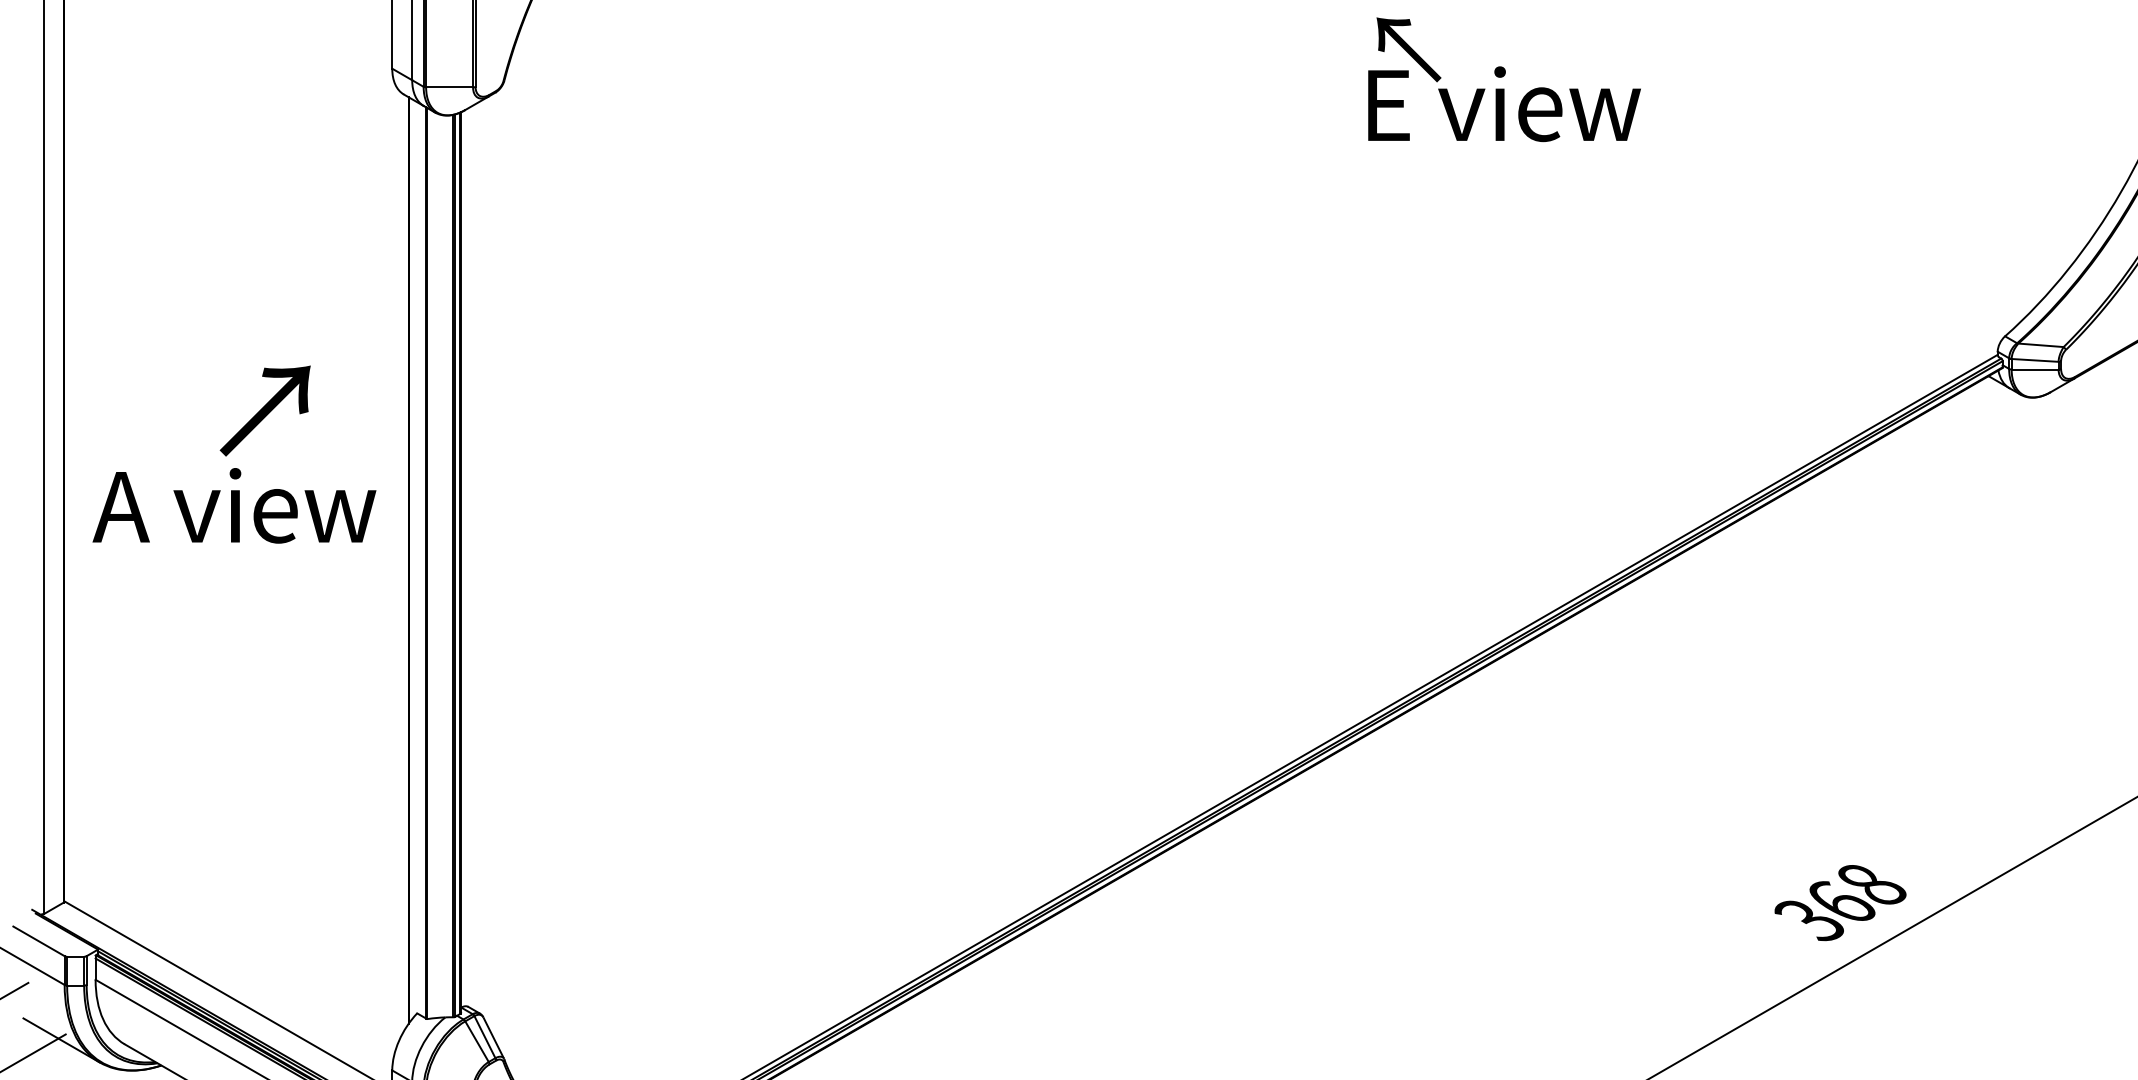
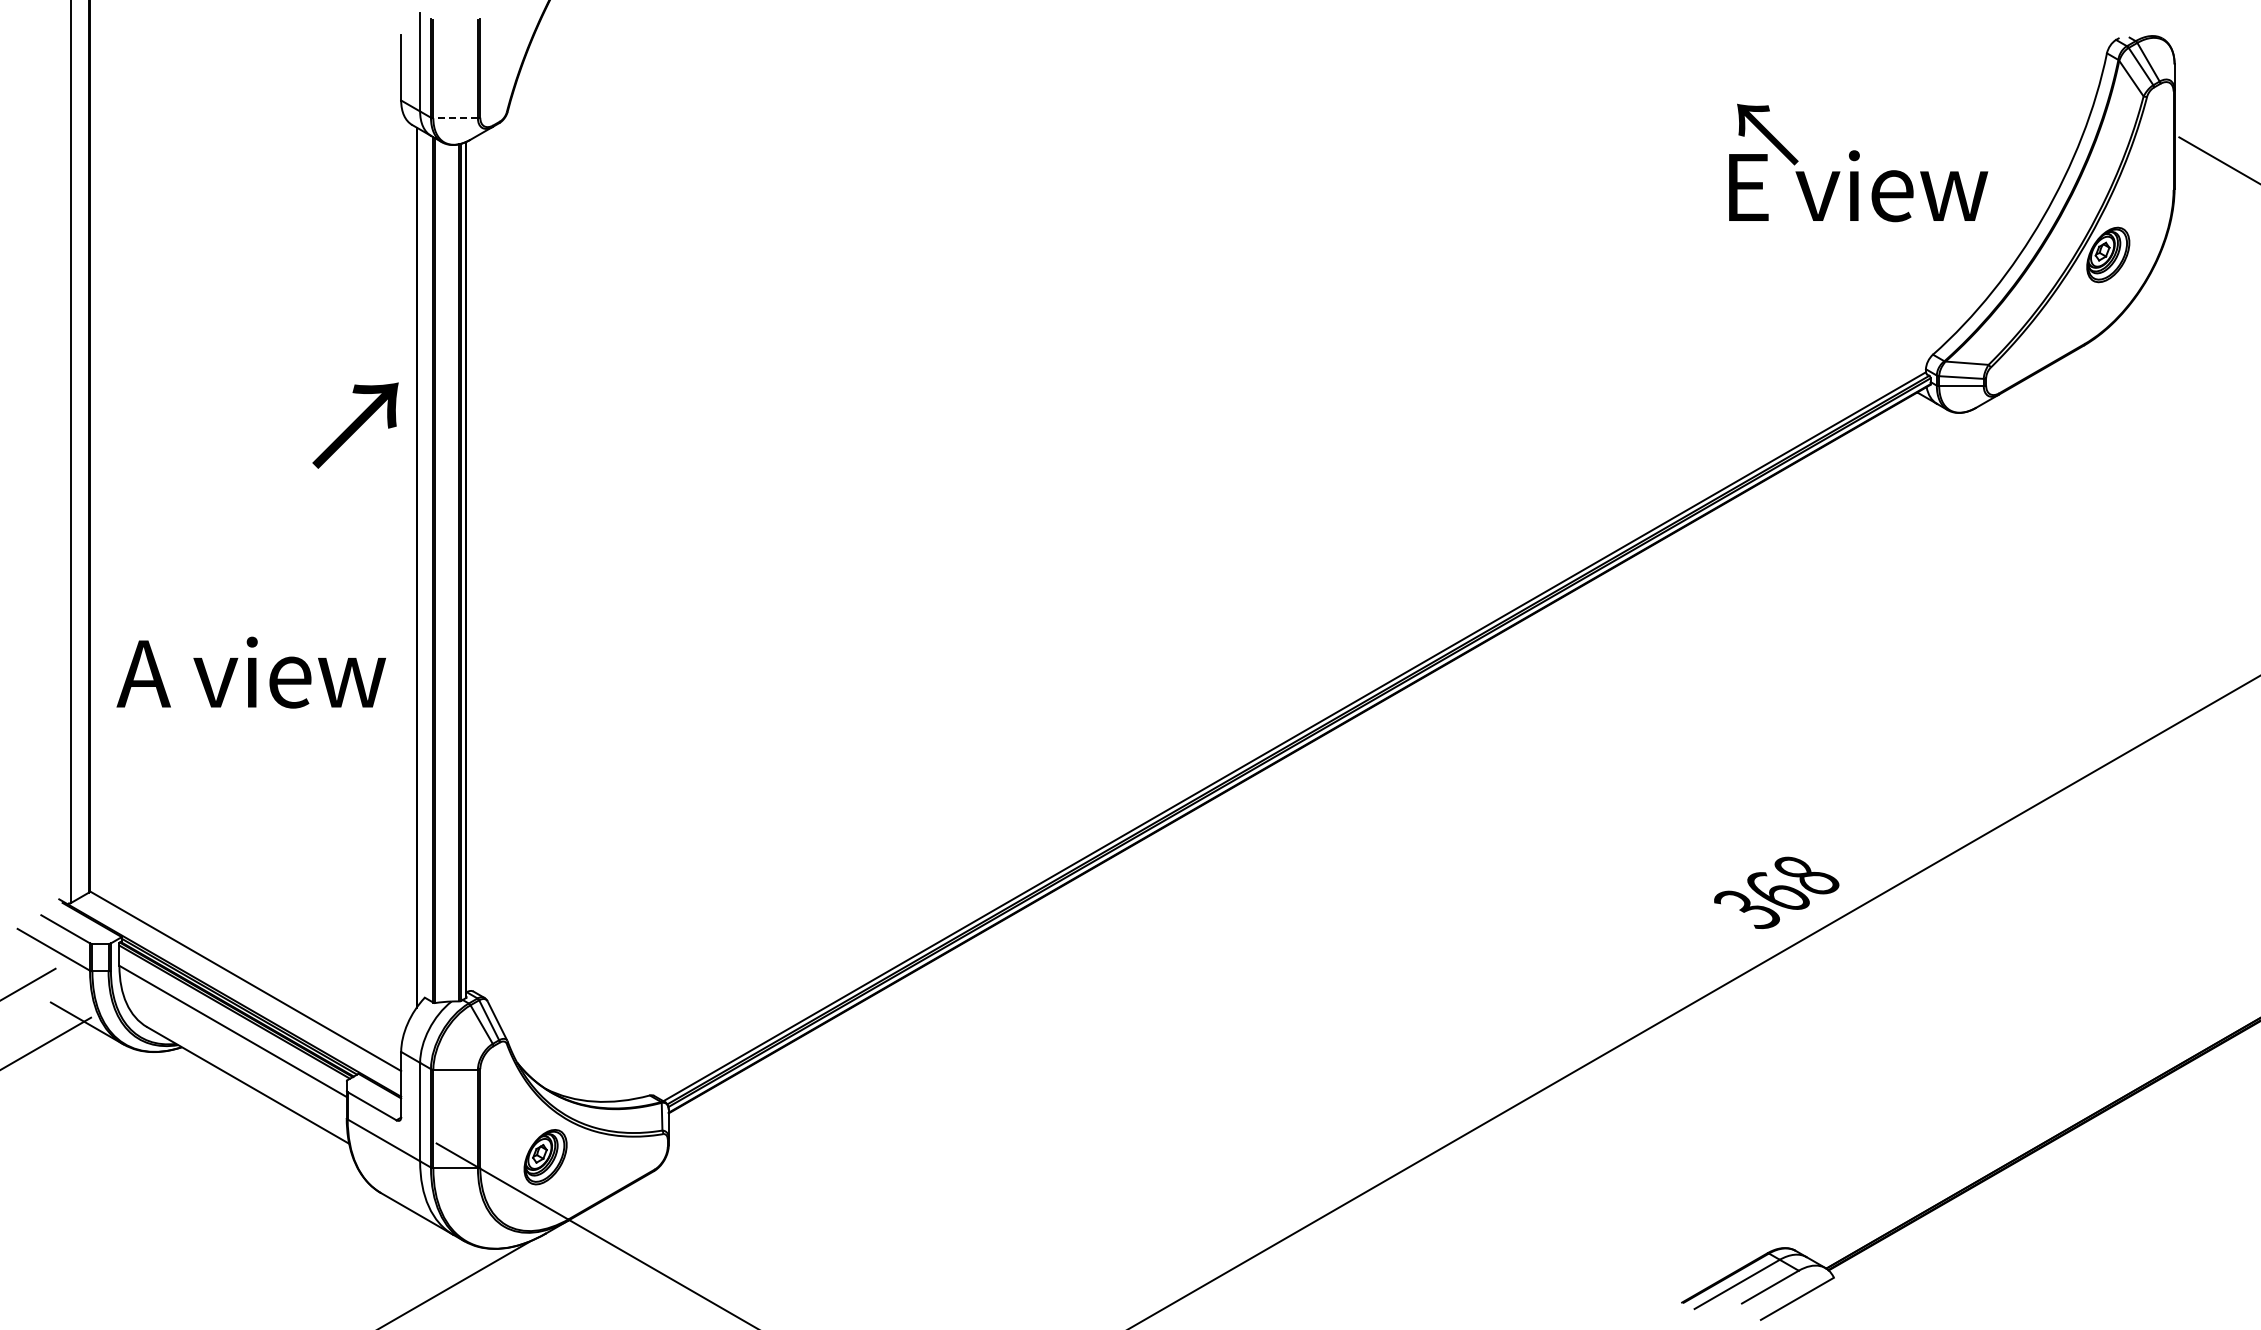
text: (1504, 79) -> (1858, 162), moved
line: (449, 87) -> (455, 118), solid -> dashed
text: (265, 410) -> (355, 425), moved
text: (233, 505) -> (250, 672), moved

